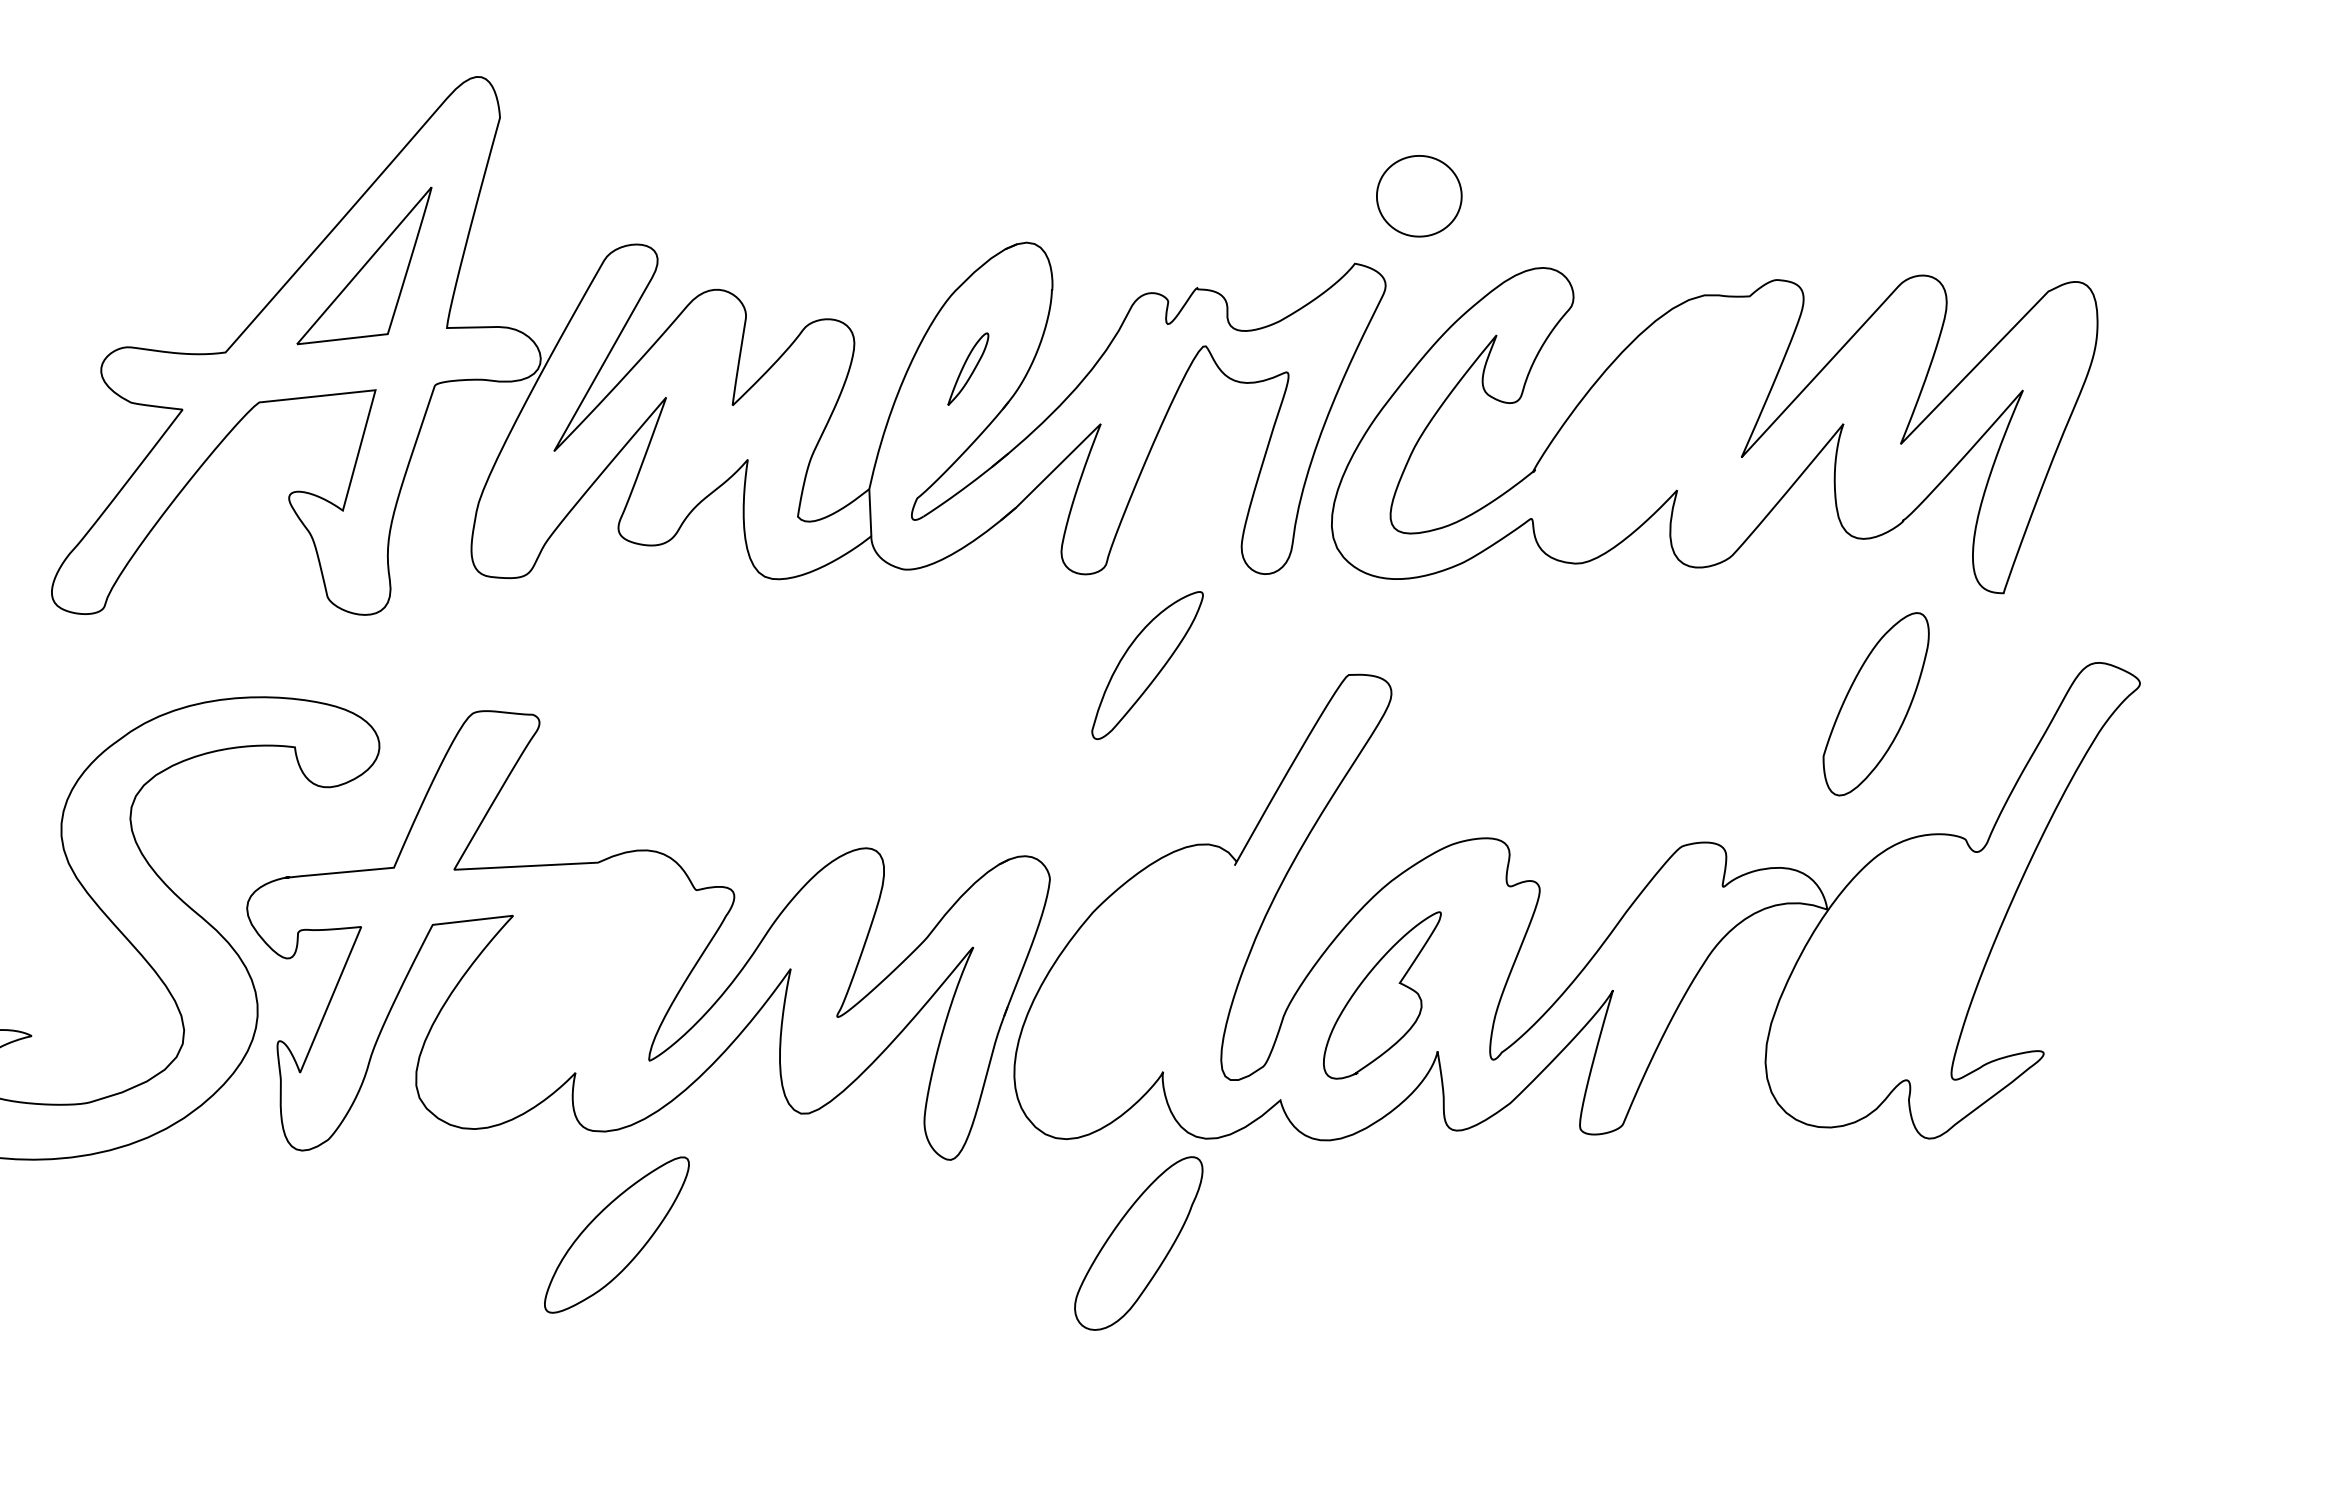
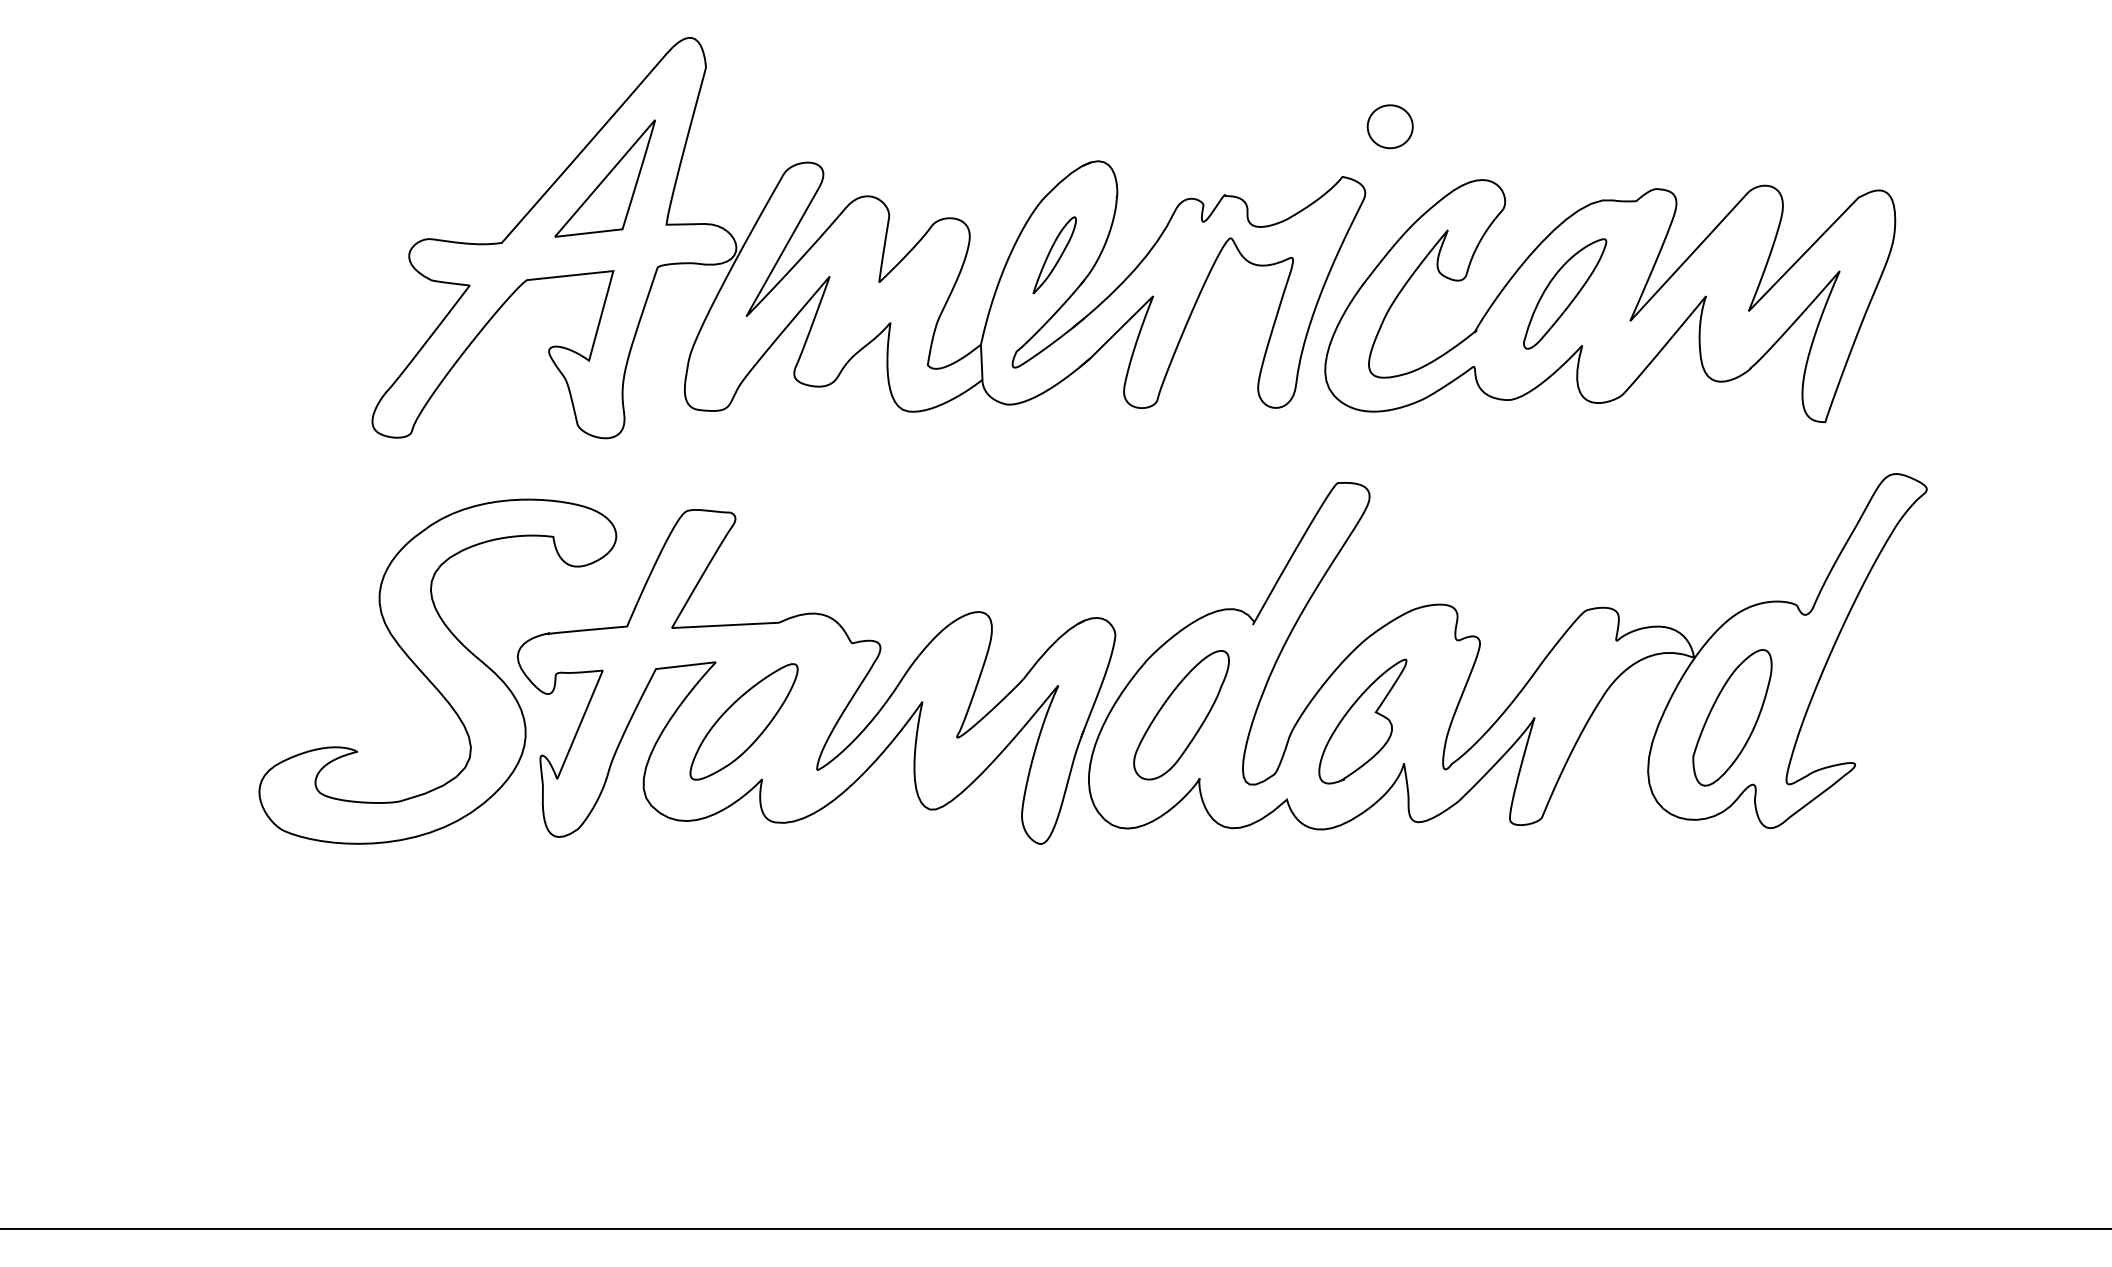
part: (1418, 196) -> (1389, 126), size x0.71
part: (968, 369) -> (1054, 255), size x1.43
part: (1148, 664) -> (1565, 293), moved
part: (1876, 703) -> (1732, 717), moved
part: (616, 1234) -> (743, 721), moved
part: (1138, 1243) -> (1181, 715), moved

